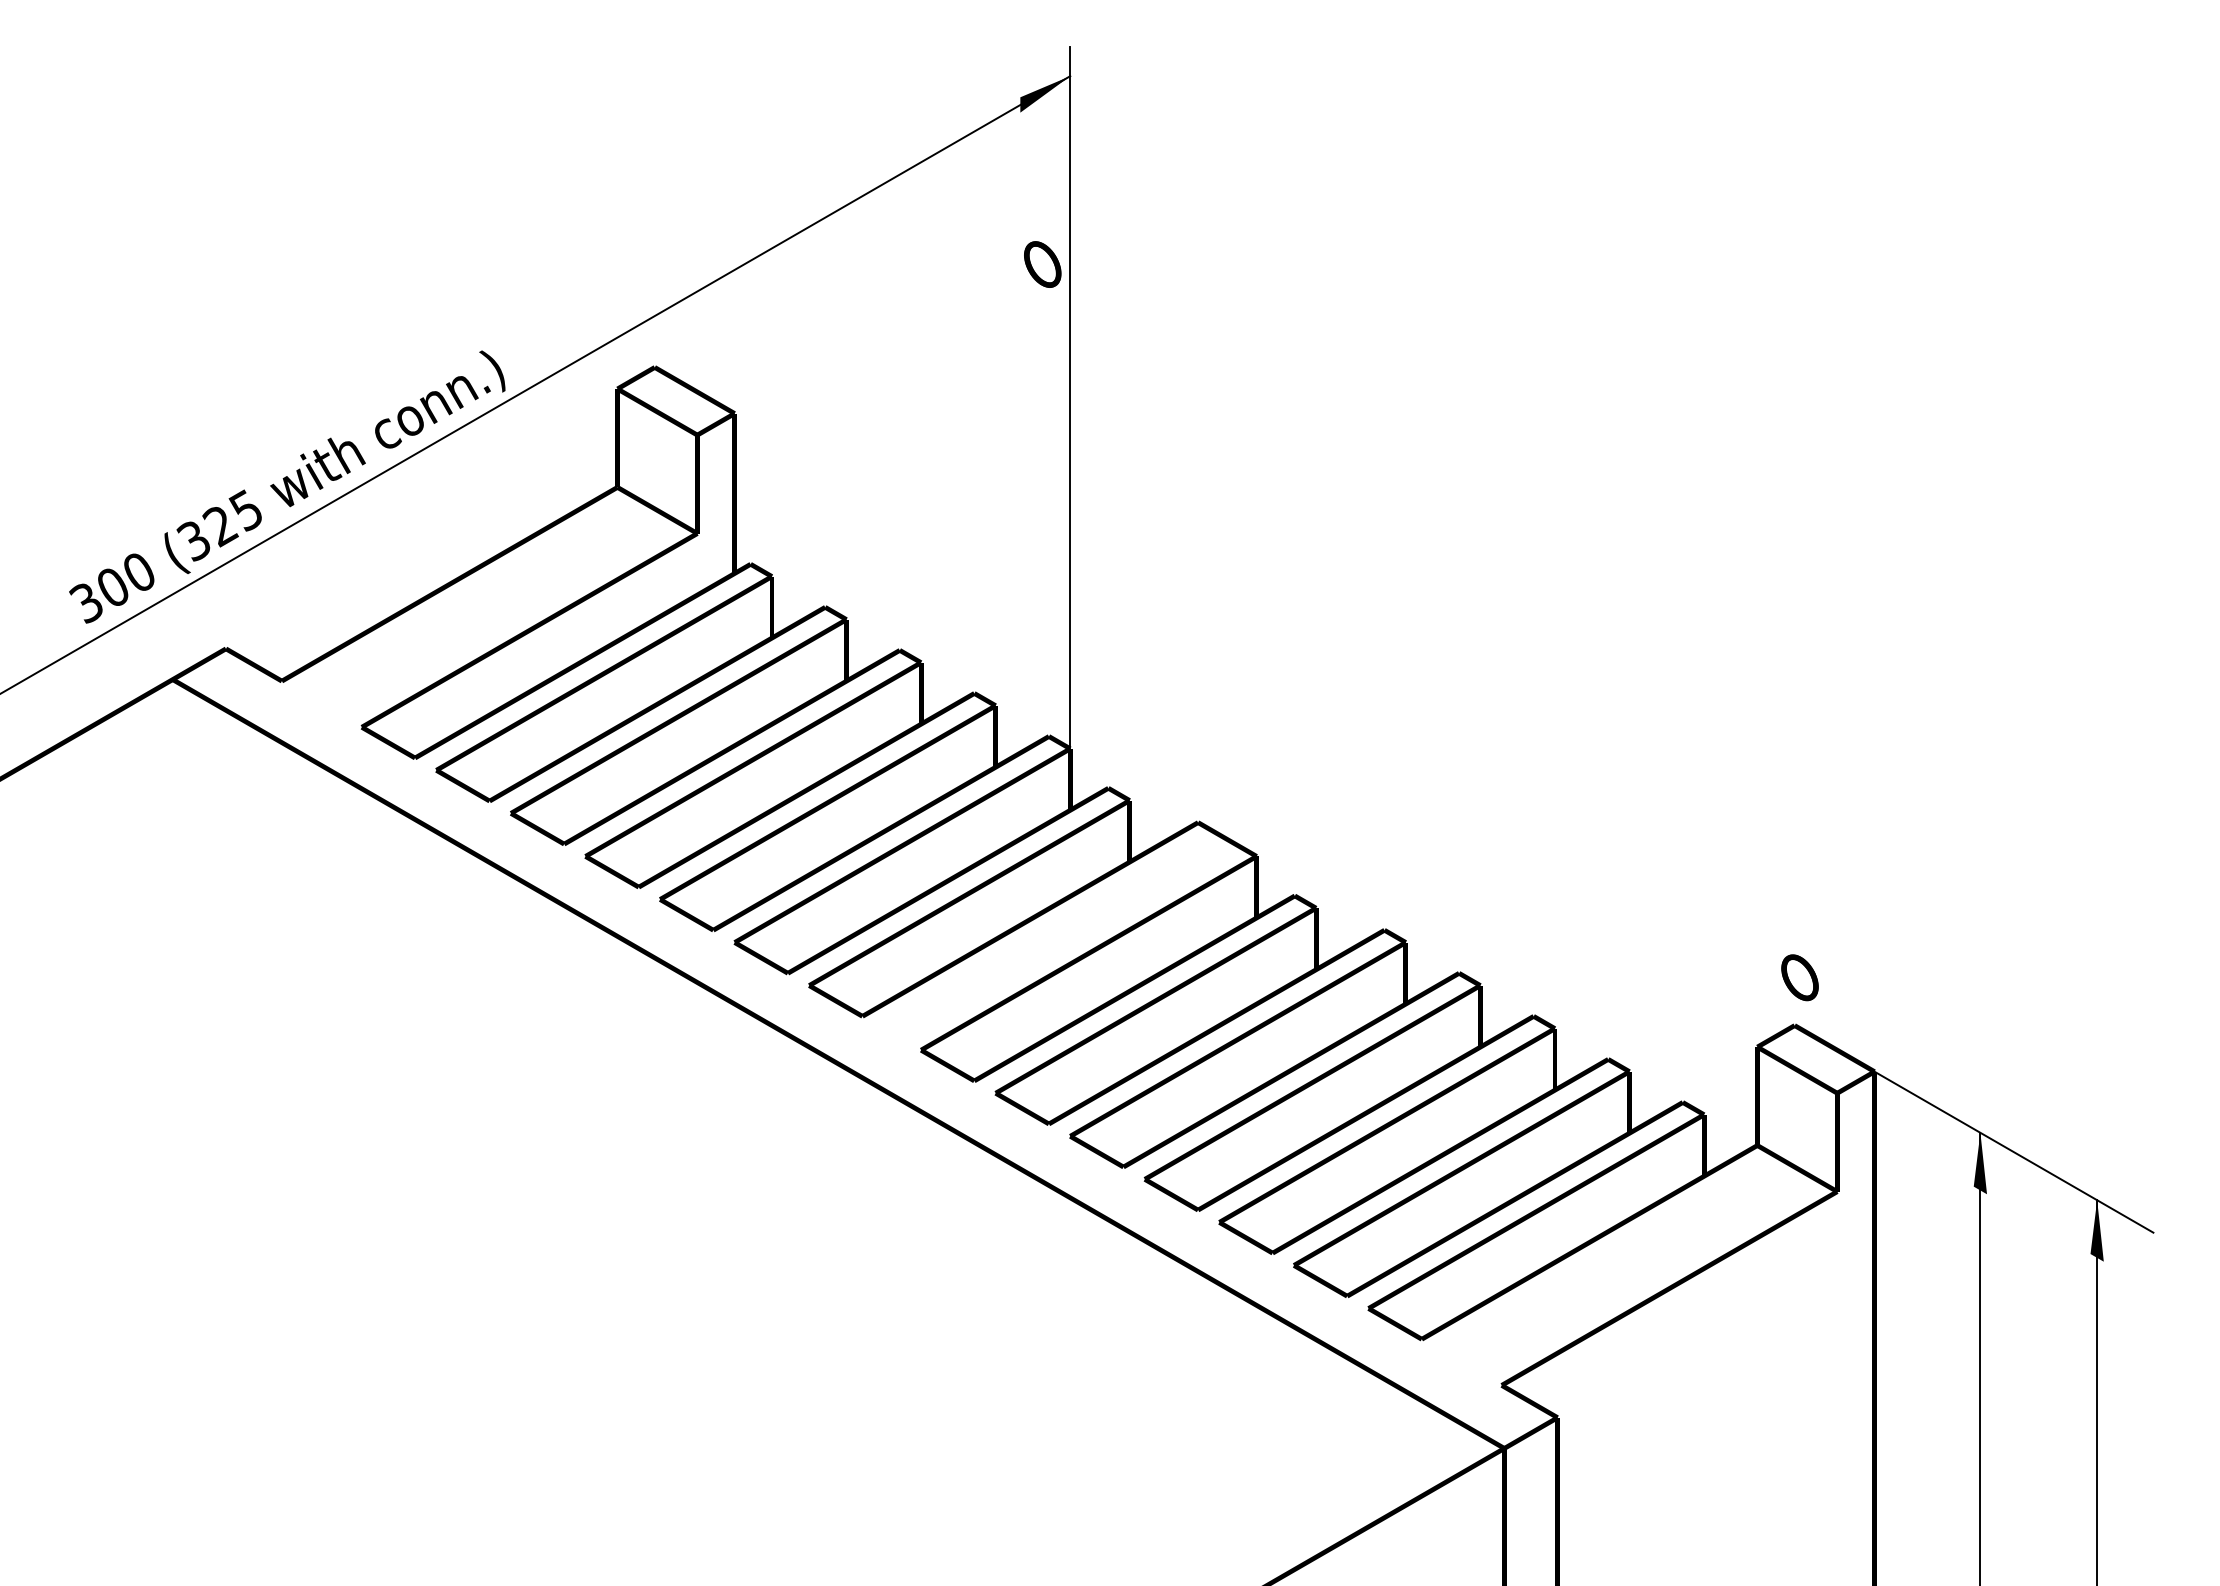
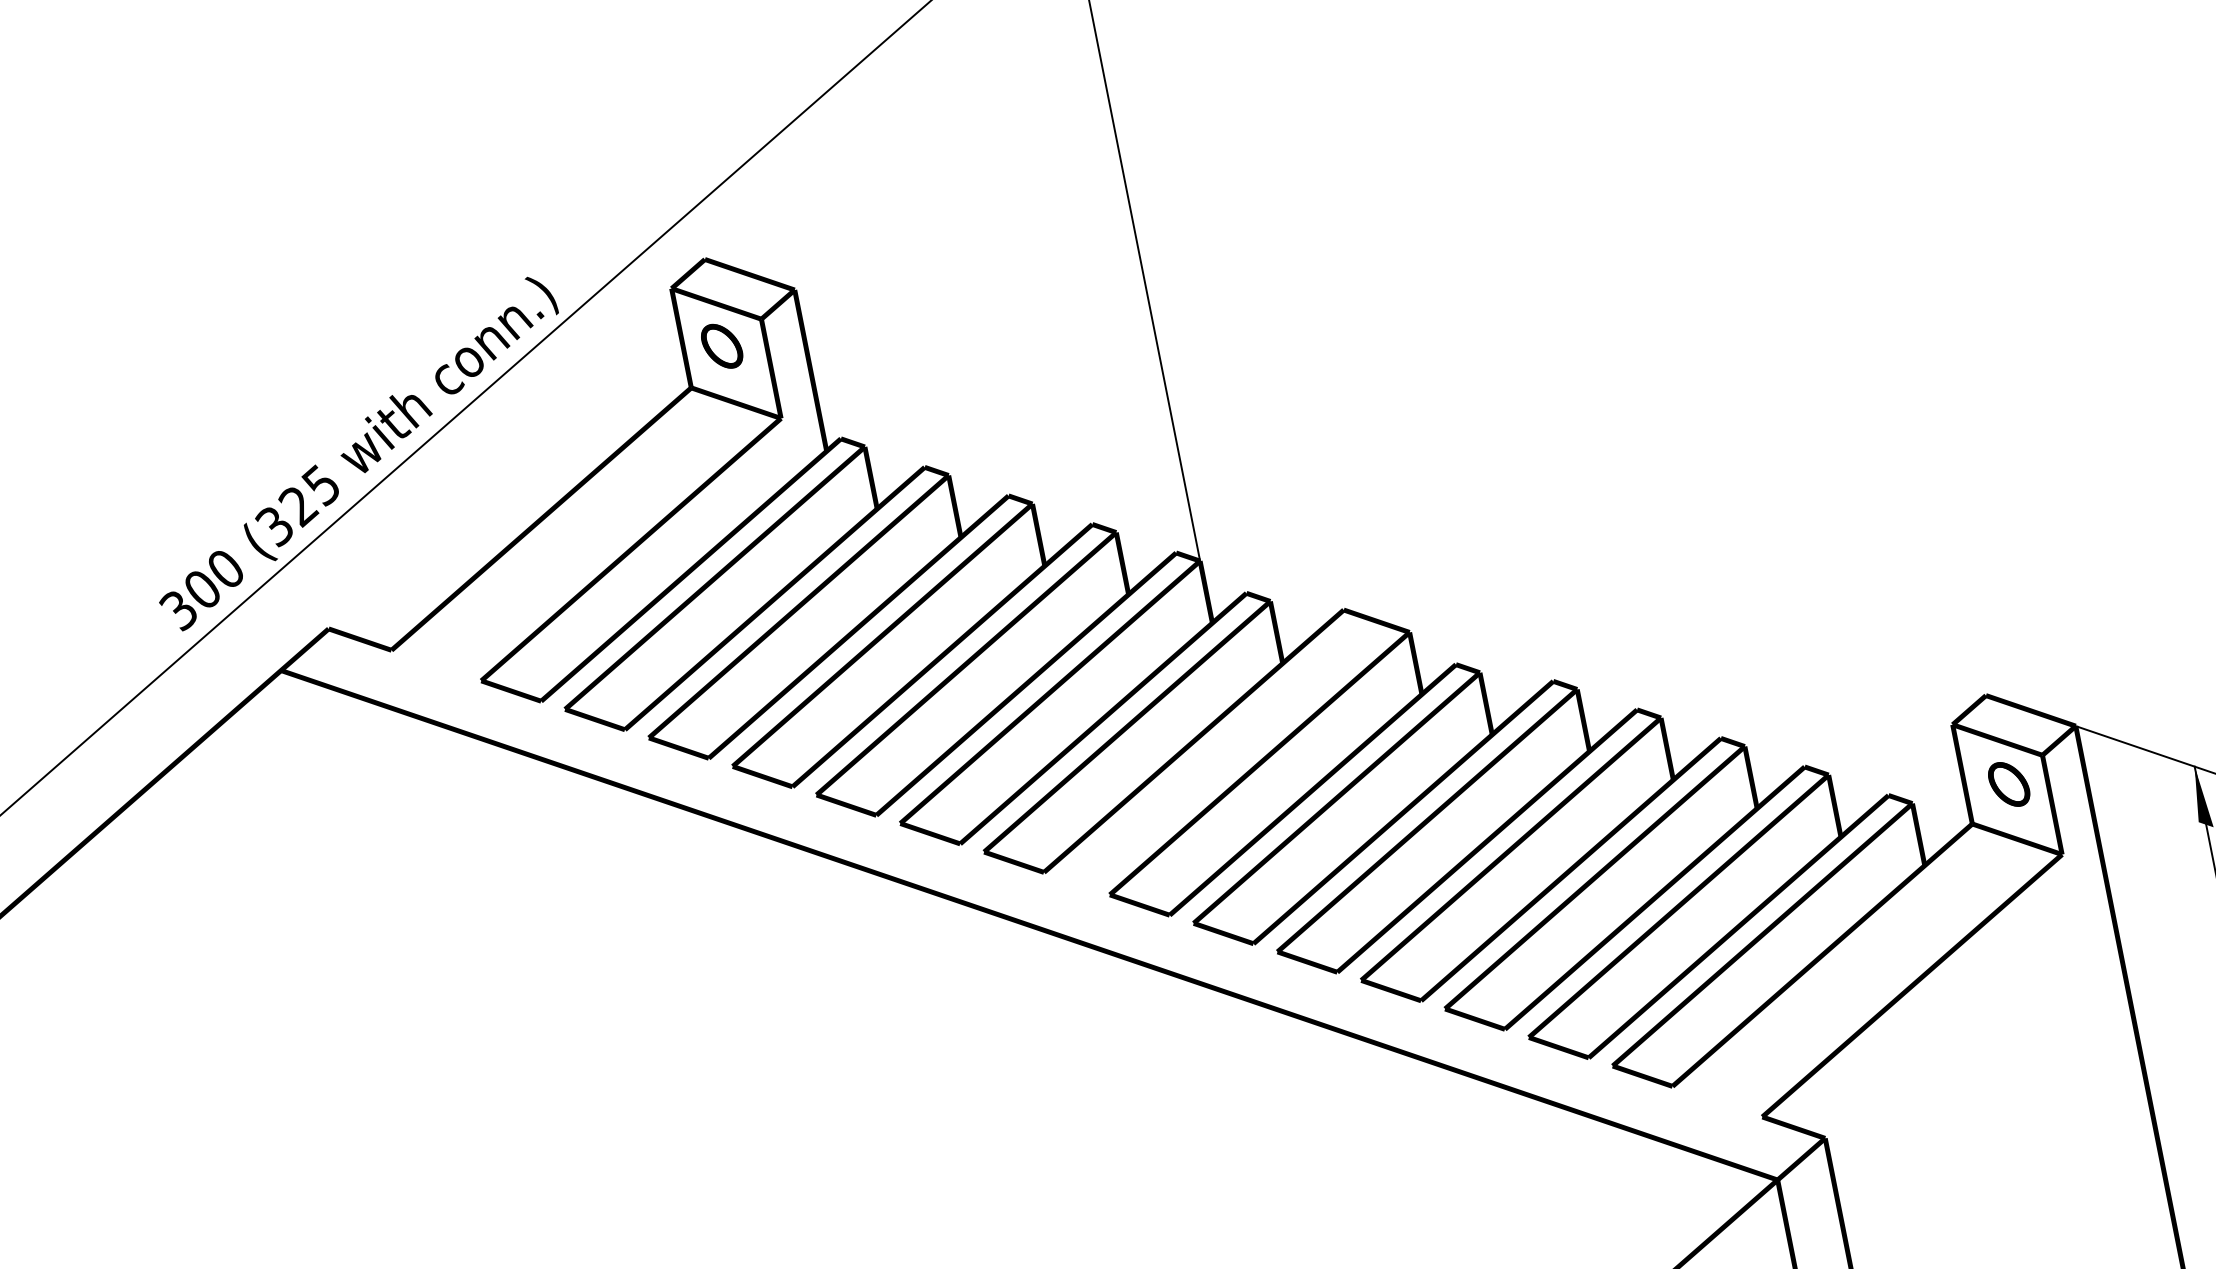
part: (1042, 264) -> (721, 346), moved
part: (1799, 977) -> (2008, 784), moved

